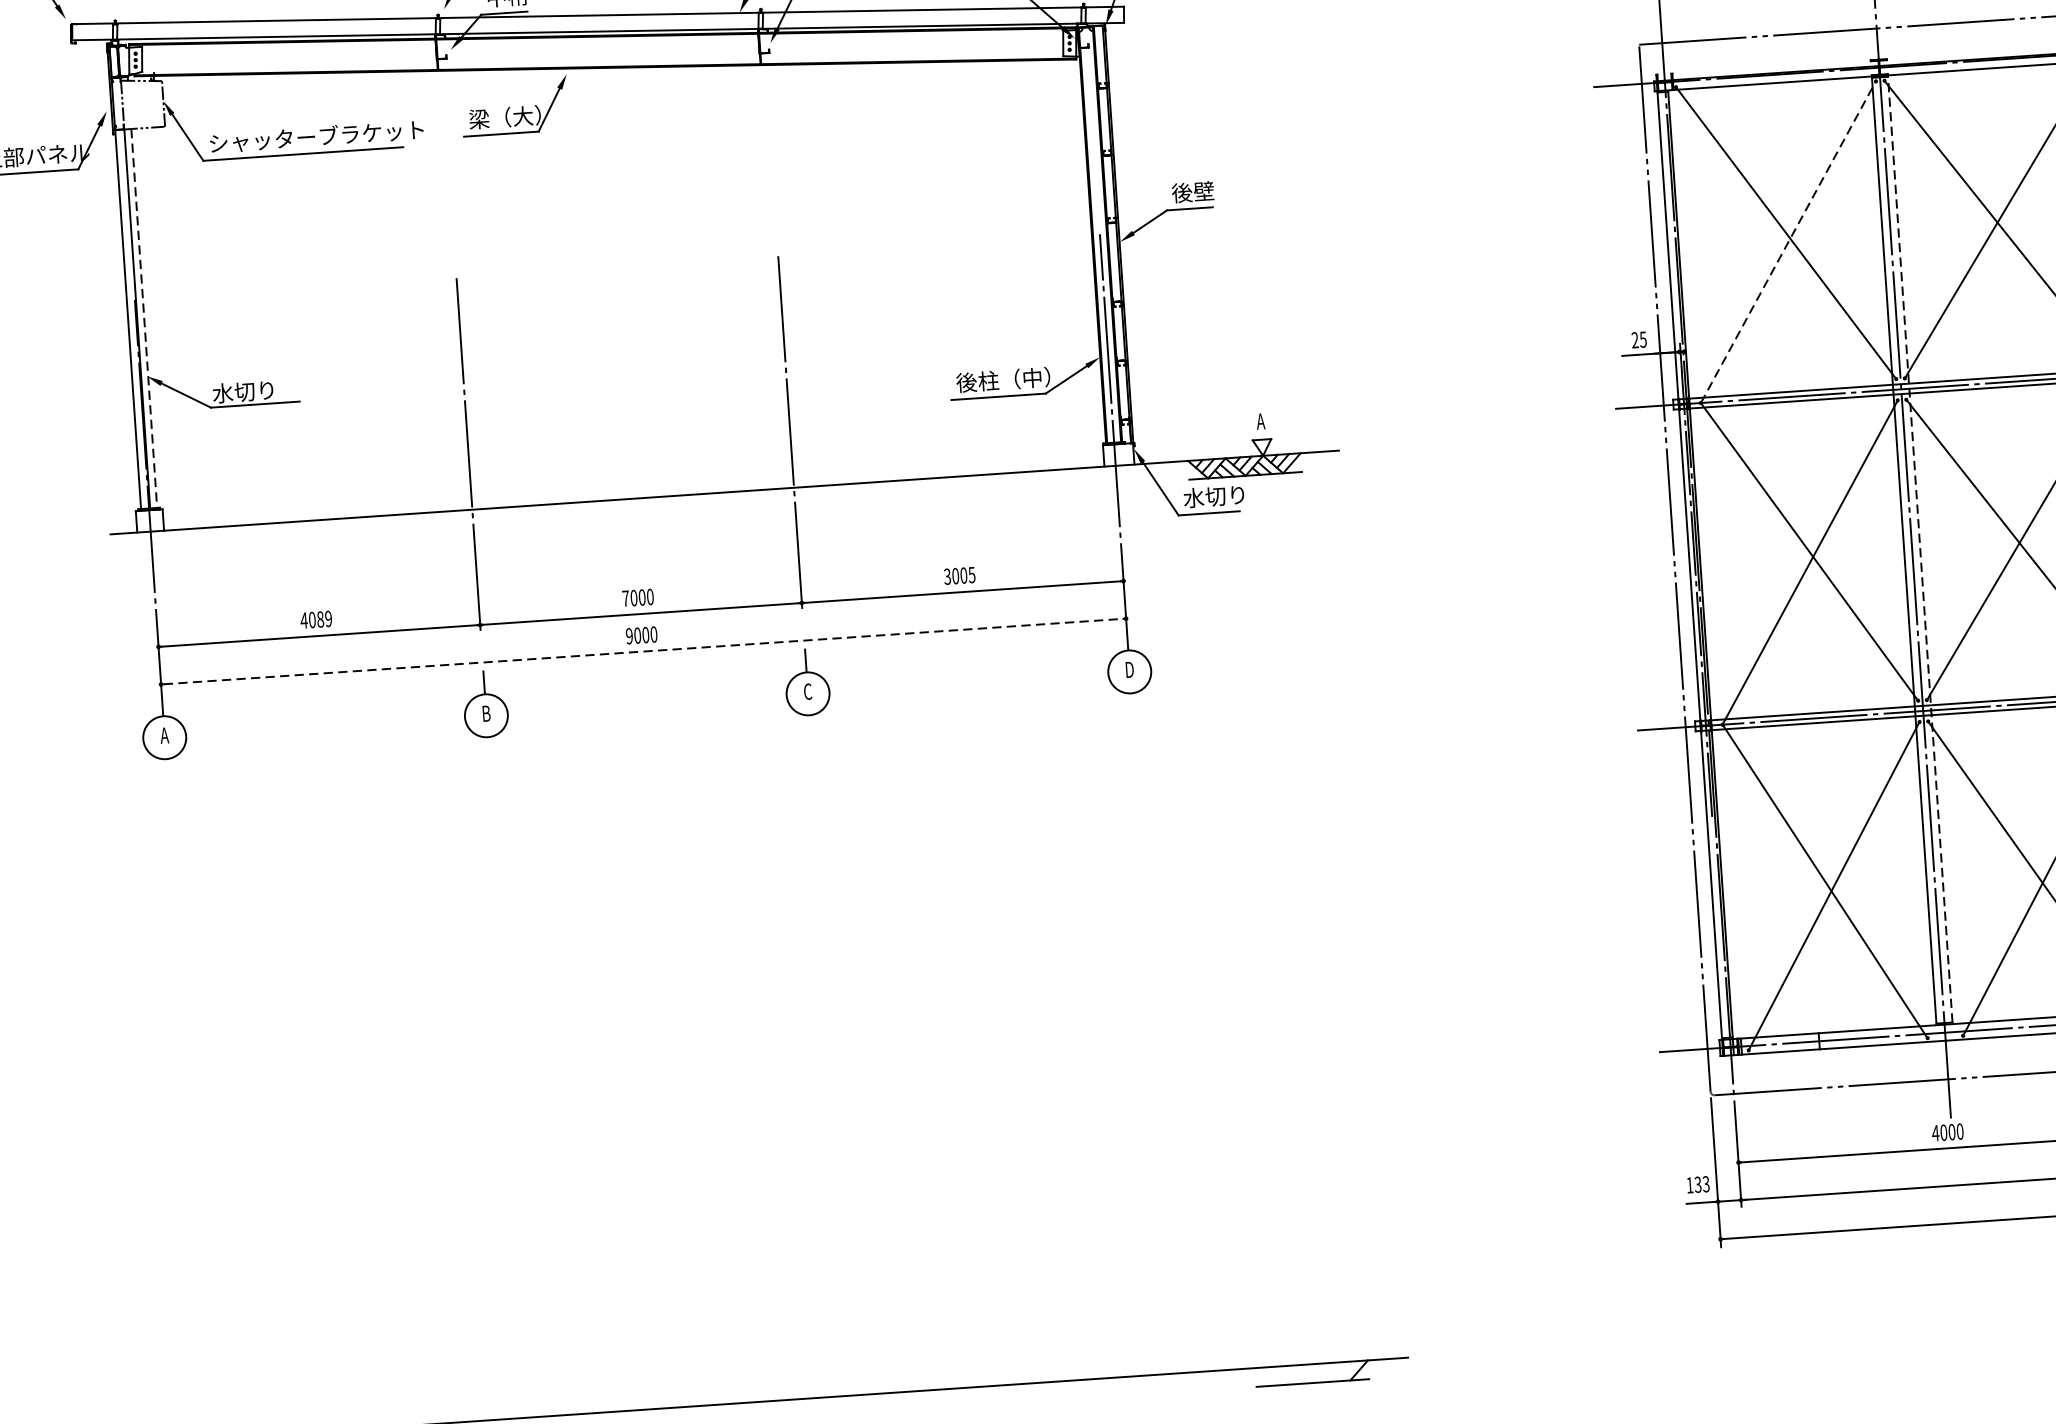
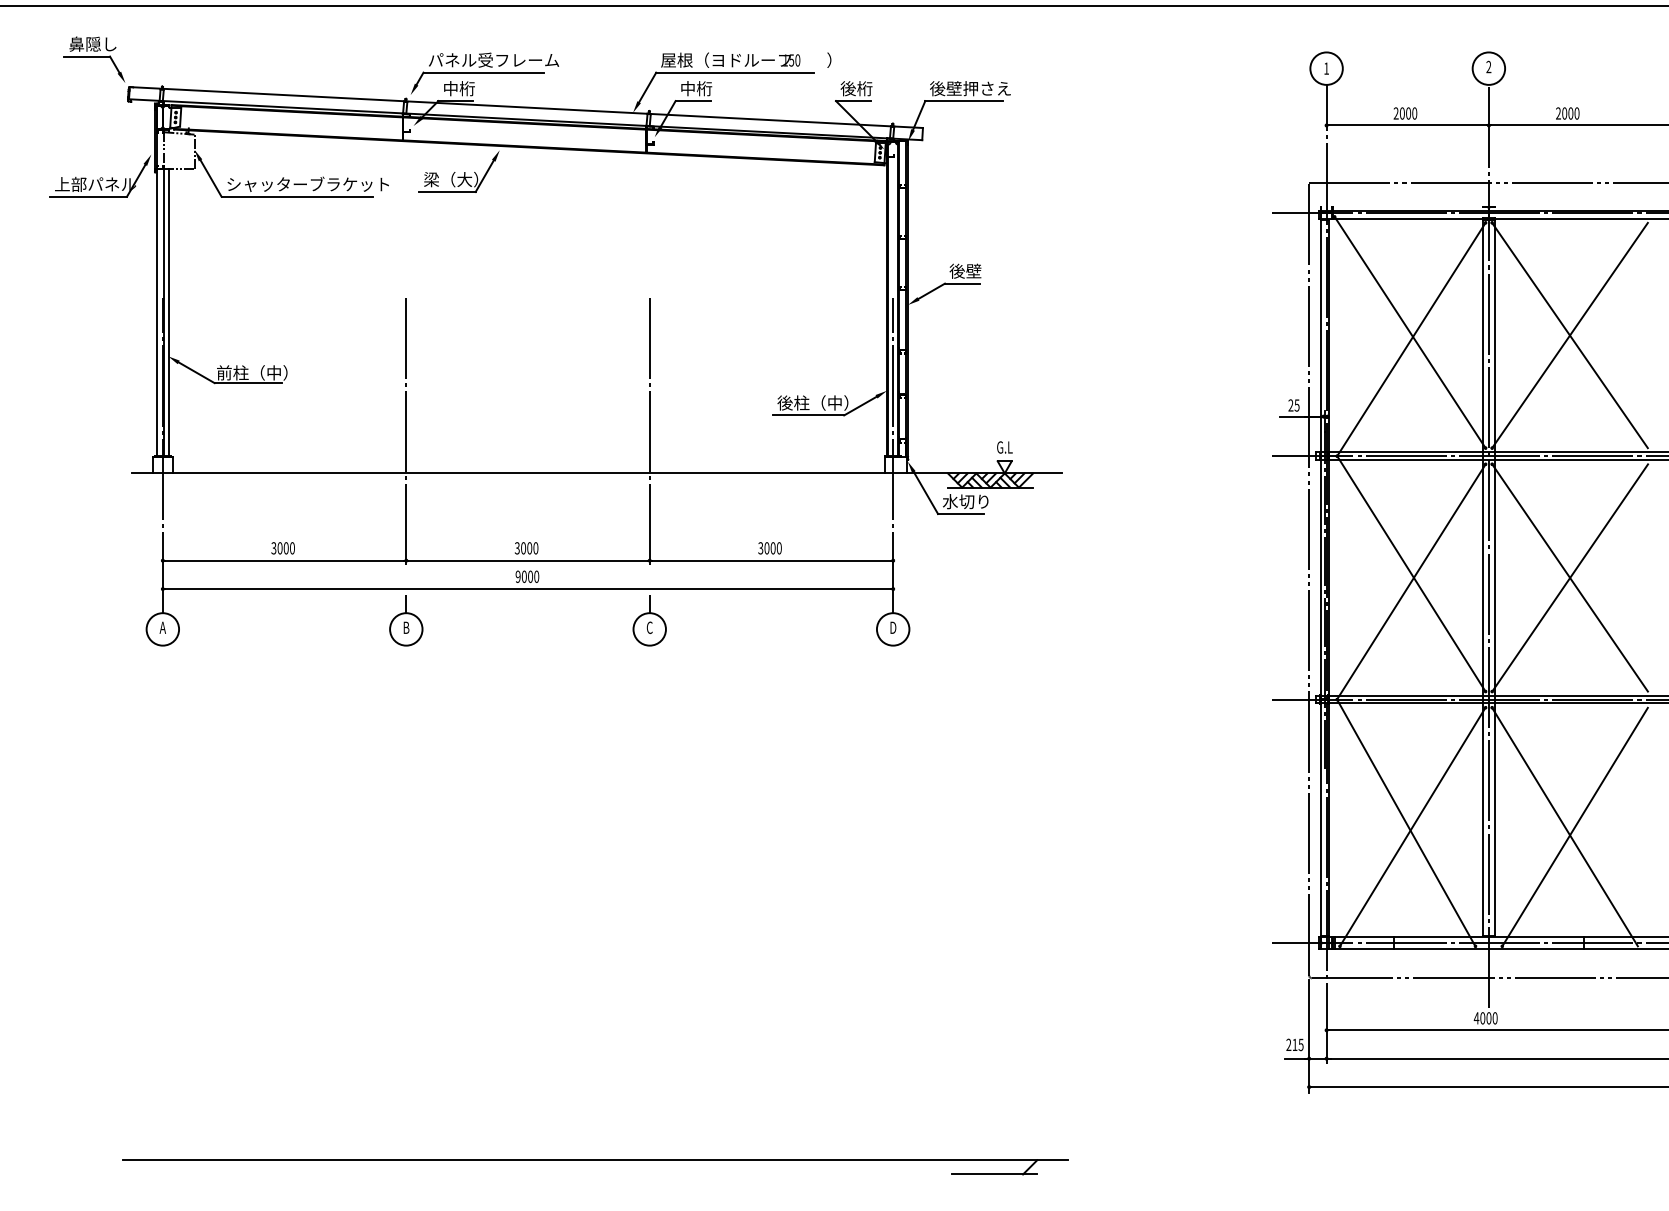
line: (1788, 242) -> (1411, 339), dashed -> solid
line: (143, 319) -> (168, 313), dashed -> solid
text: (260, 390) -> (252, 372), 水切り -> 前柱（中）
text: (1260, 421) -> (1004, 447), A -> G.L
line: (1919, 549) -> (1494, 577), dashed -> solid
text: (970, 575) -> (778, 548), 3005 -> 3000
text: (624, 598) -> (516, 548), 7000 -> 3000
text: (315, 620) -> (282, 548), 4089 -> 3000
line: (645, 651) -> (529, 589), dashed -> solid
text: (1697, 1184) -> (1294, 1044), 133 -> 215

